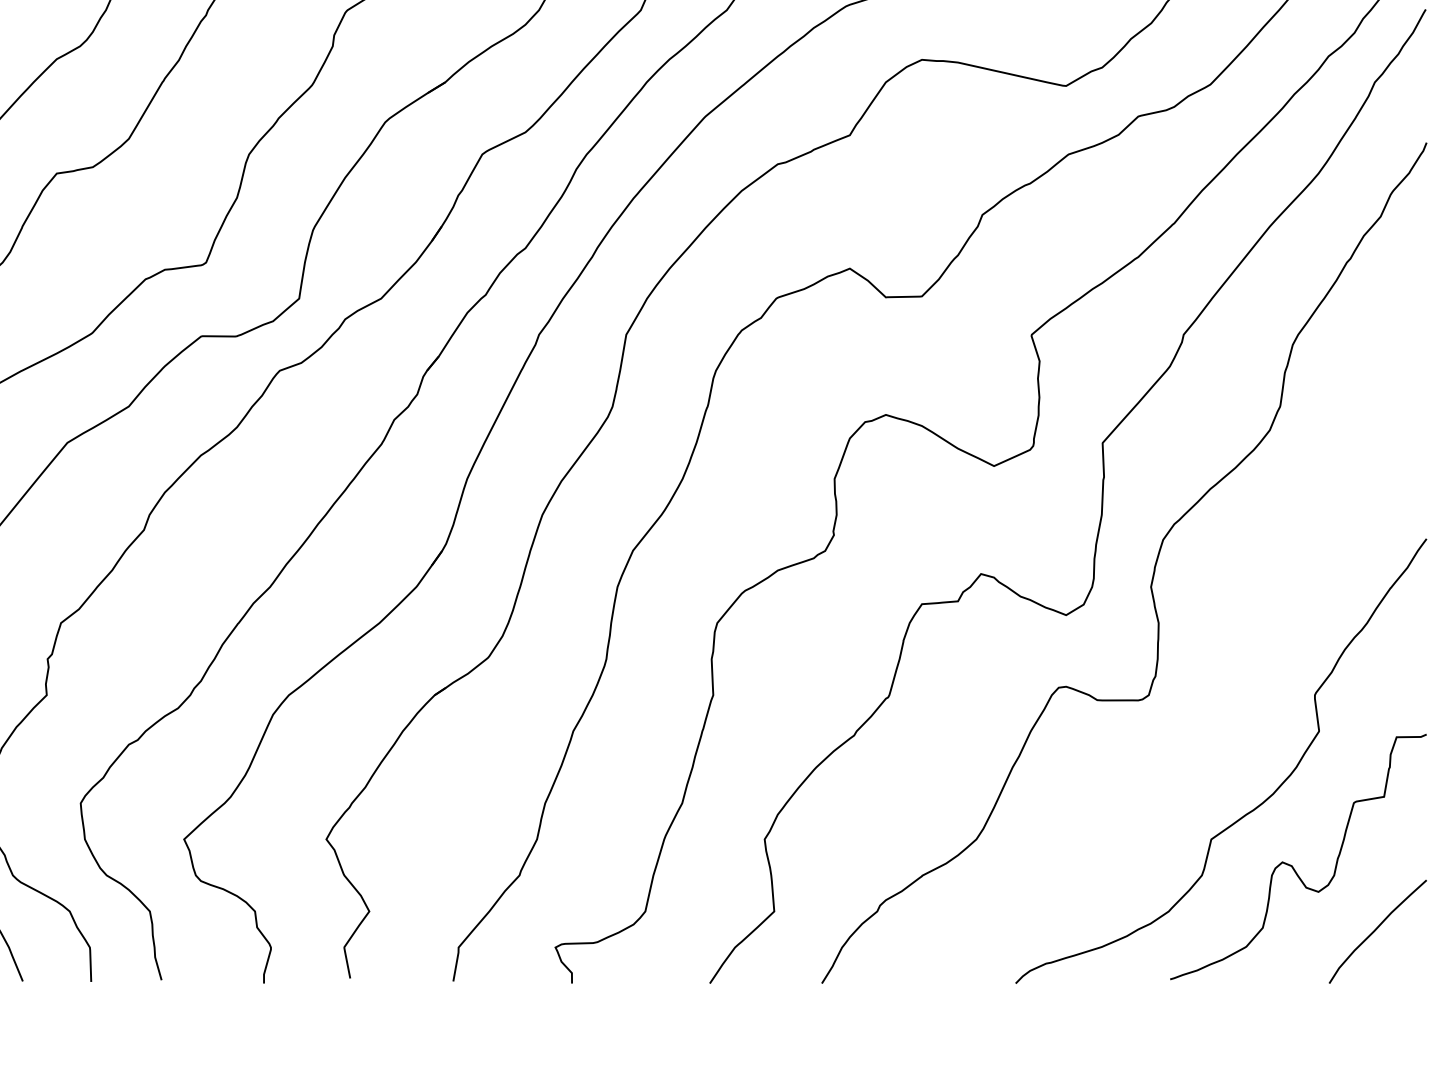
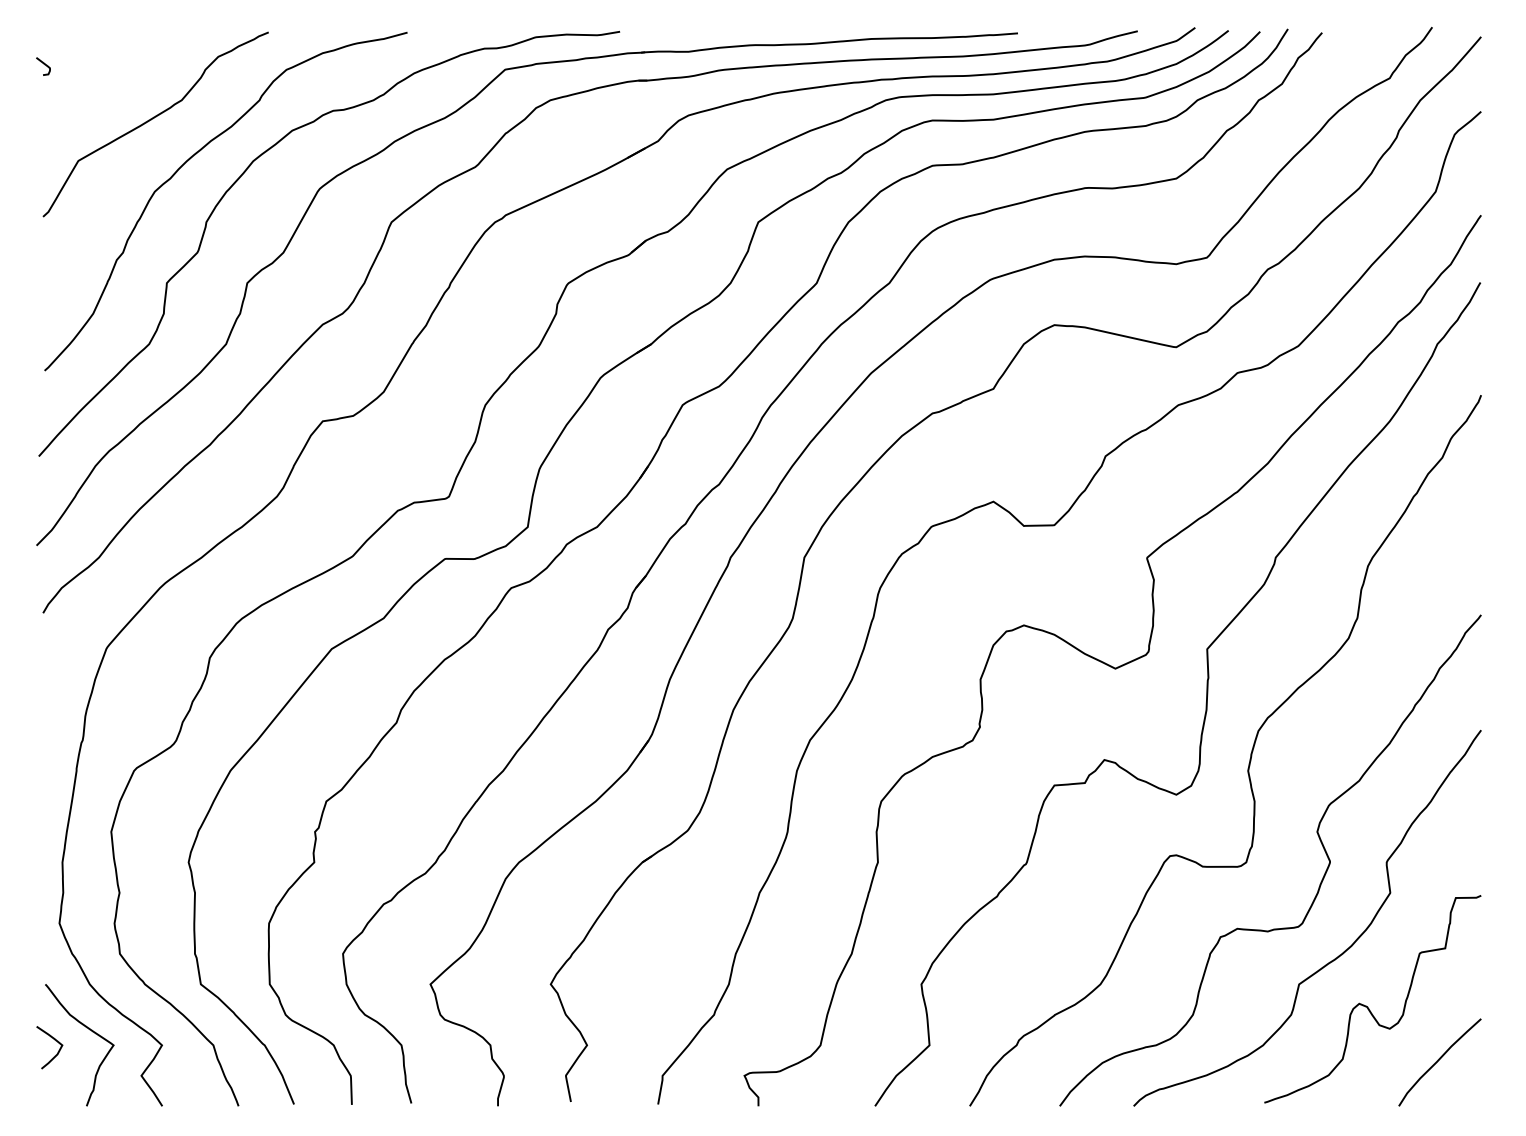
curve: (1235, 669) -> (1319, 840), added

